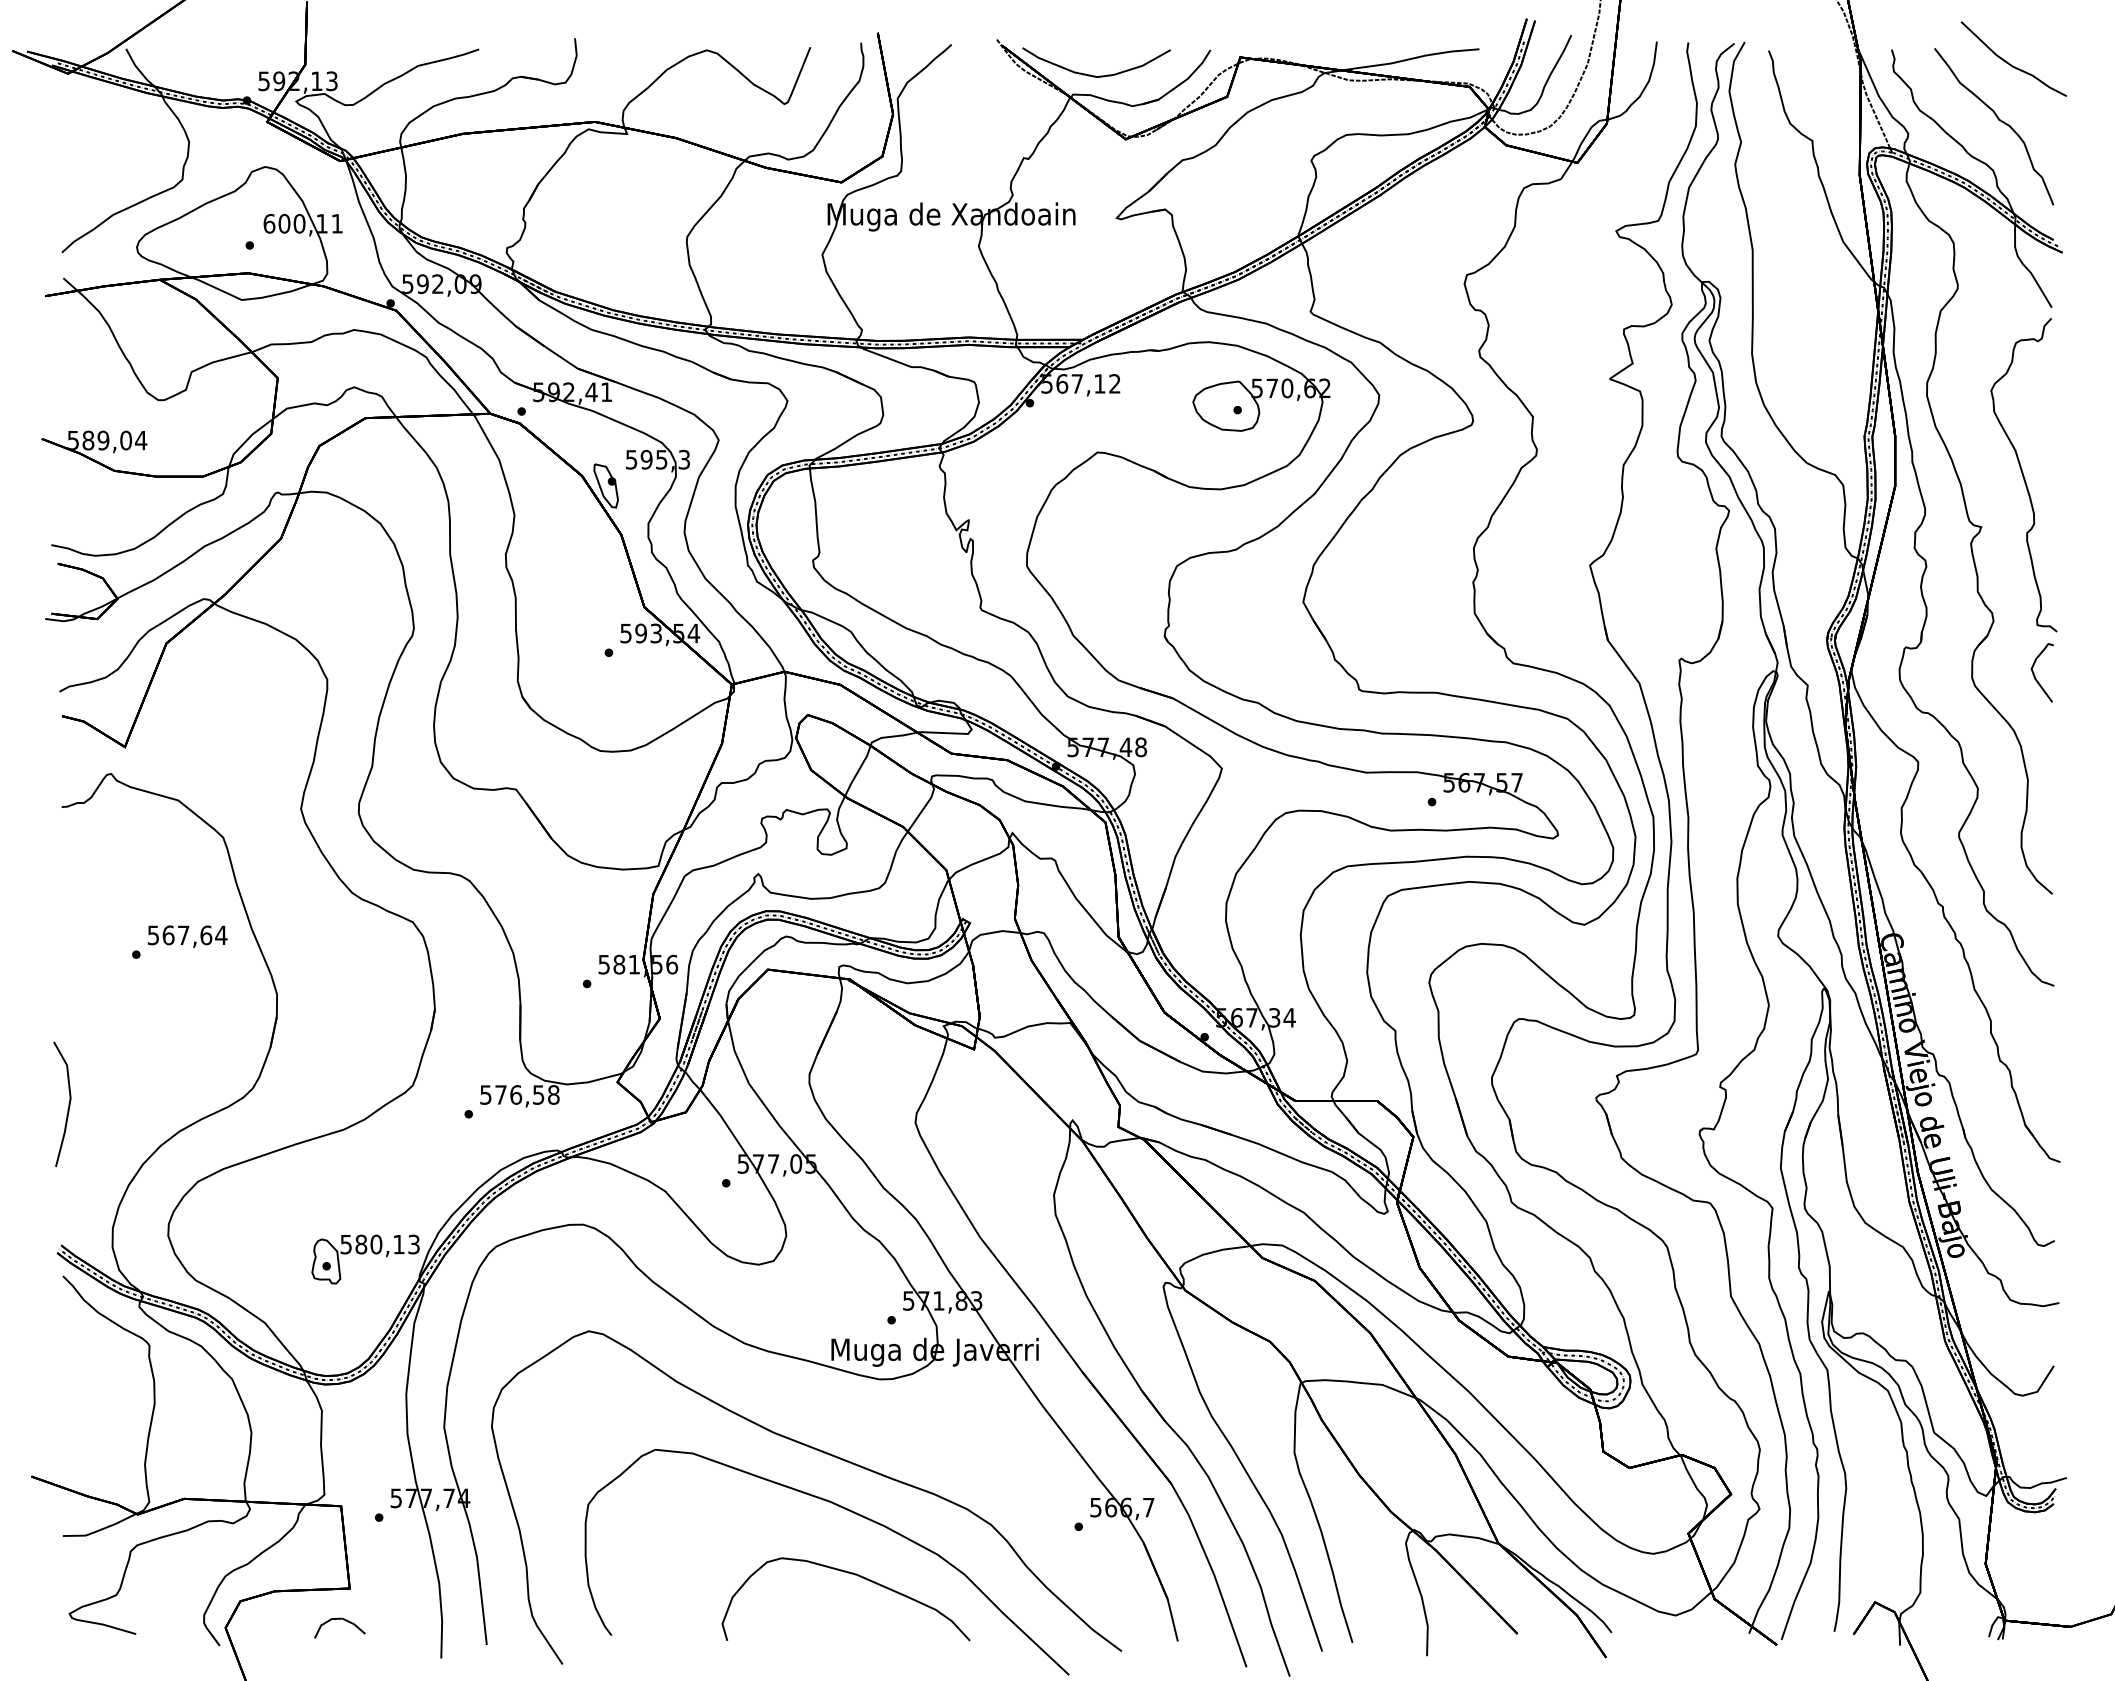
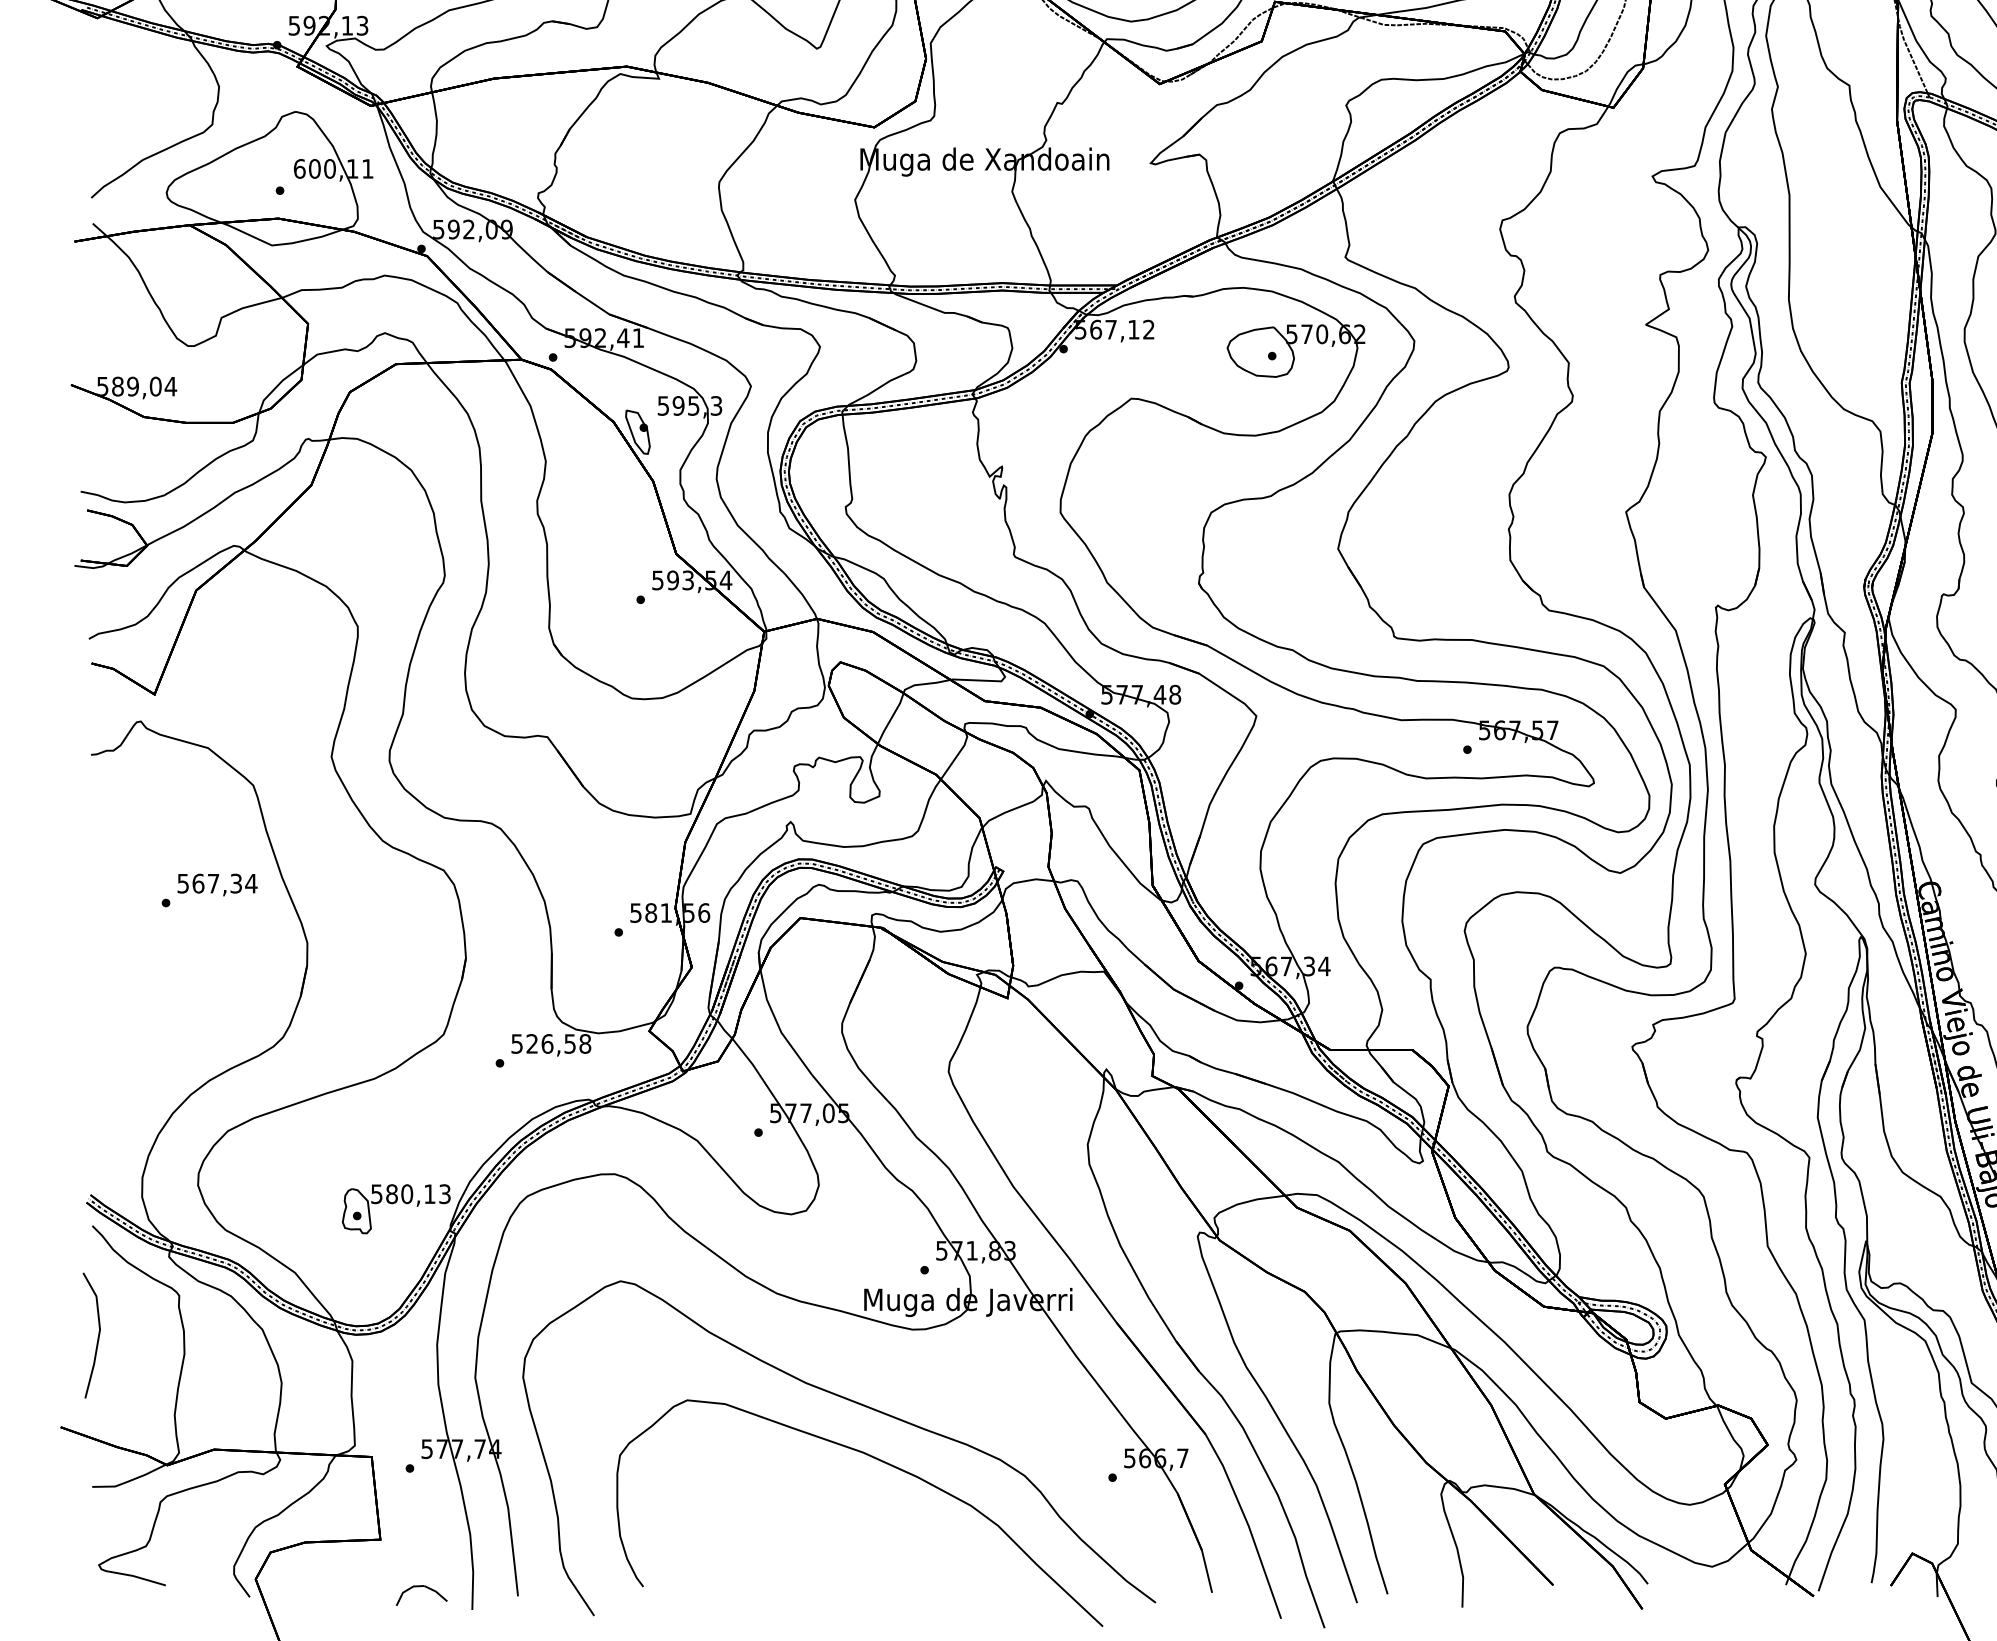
text: (206, 935) -> (236, 883), 567,64 -> 567,34
text: (500, 1094) -> (531, 1043), 576,58 -> 526,58
line: (68, 1103) -> (97, 1334), moved
curve: (851, 1574) -> (884, 1525), removed
part: (339, 1619) -> (421, 1586), moved

